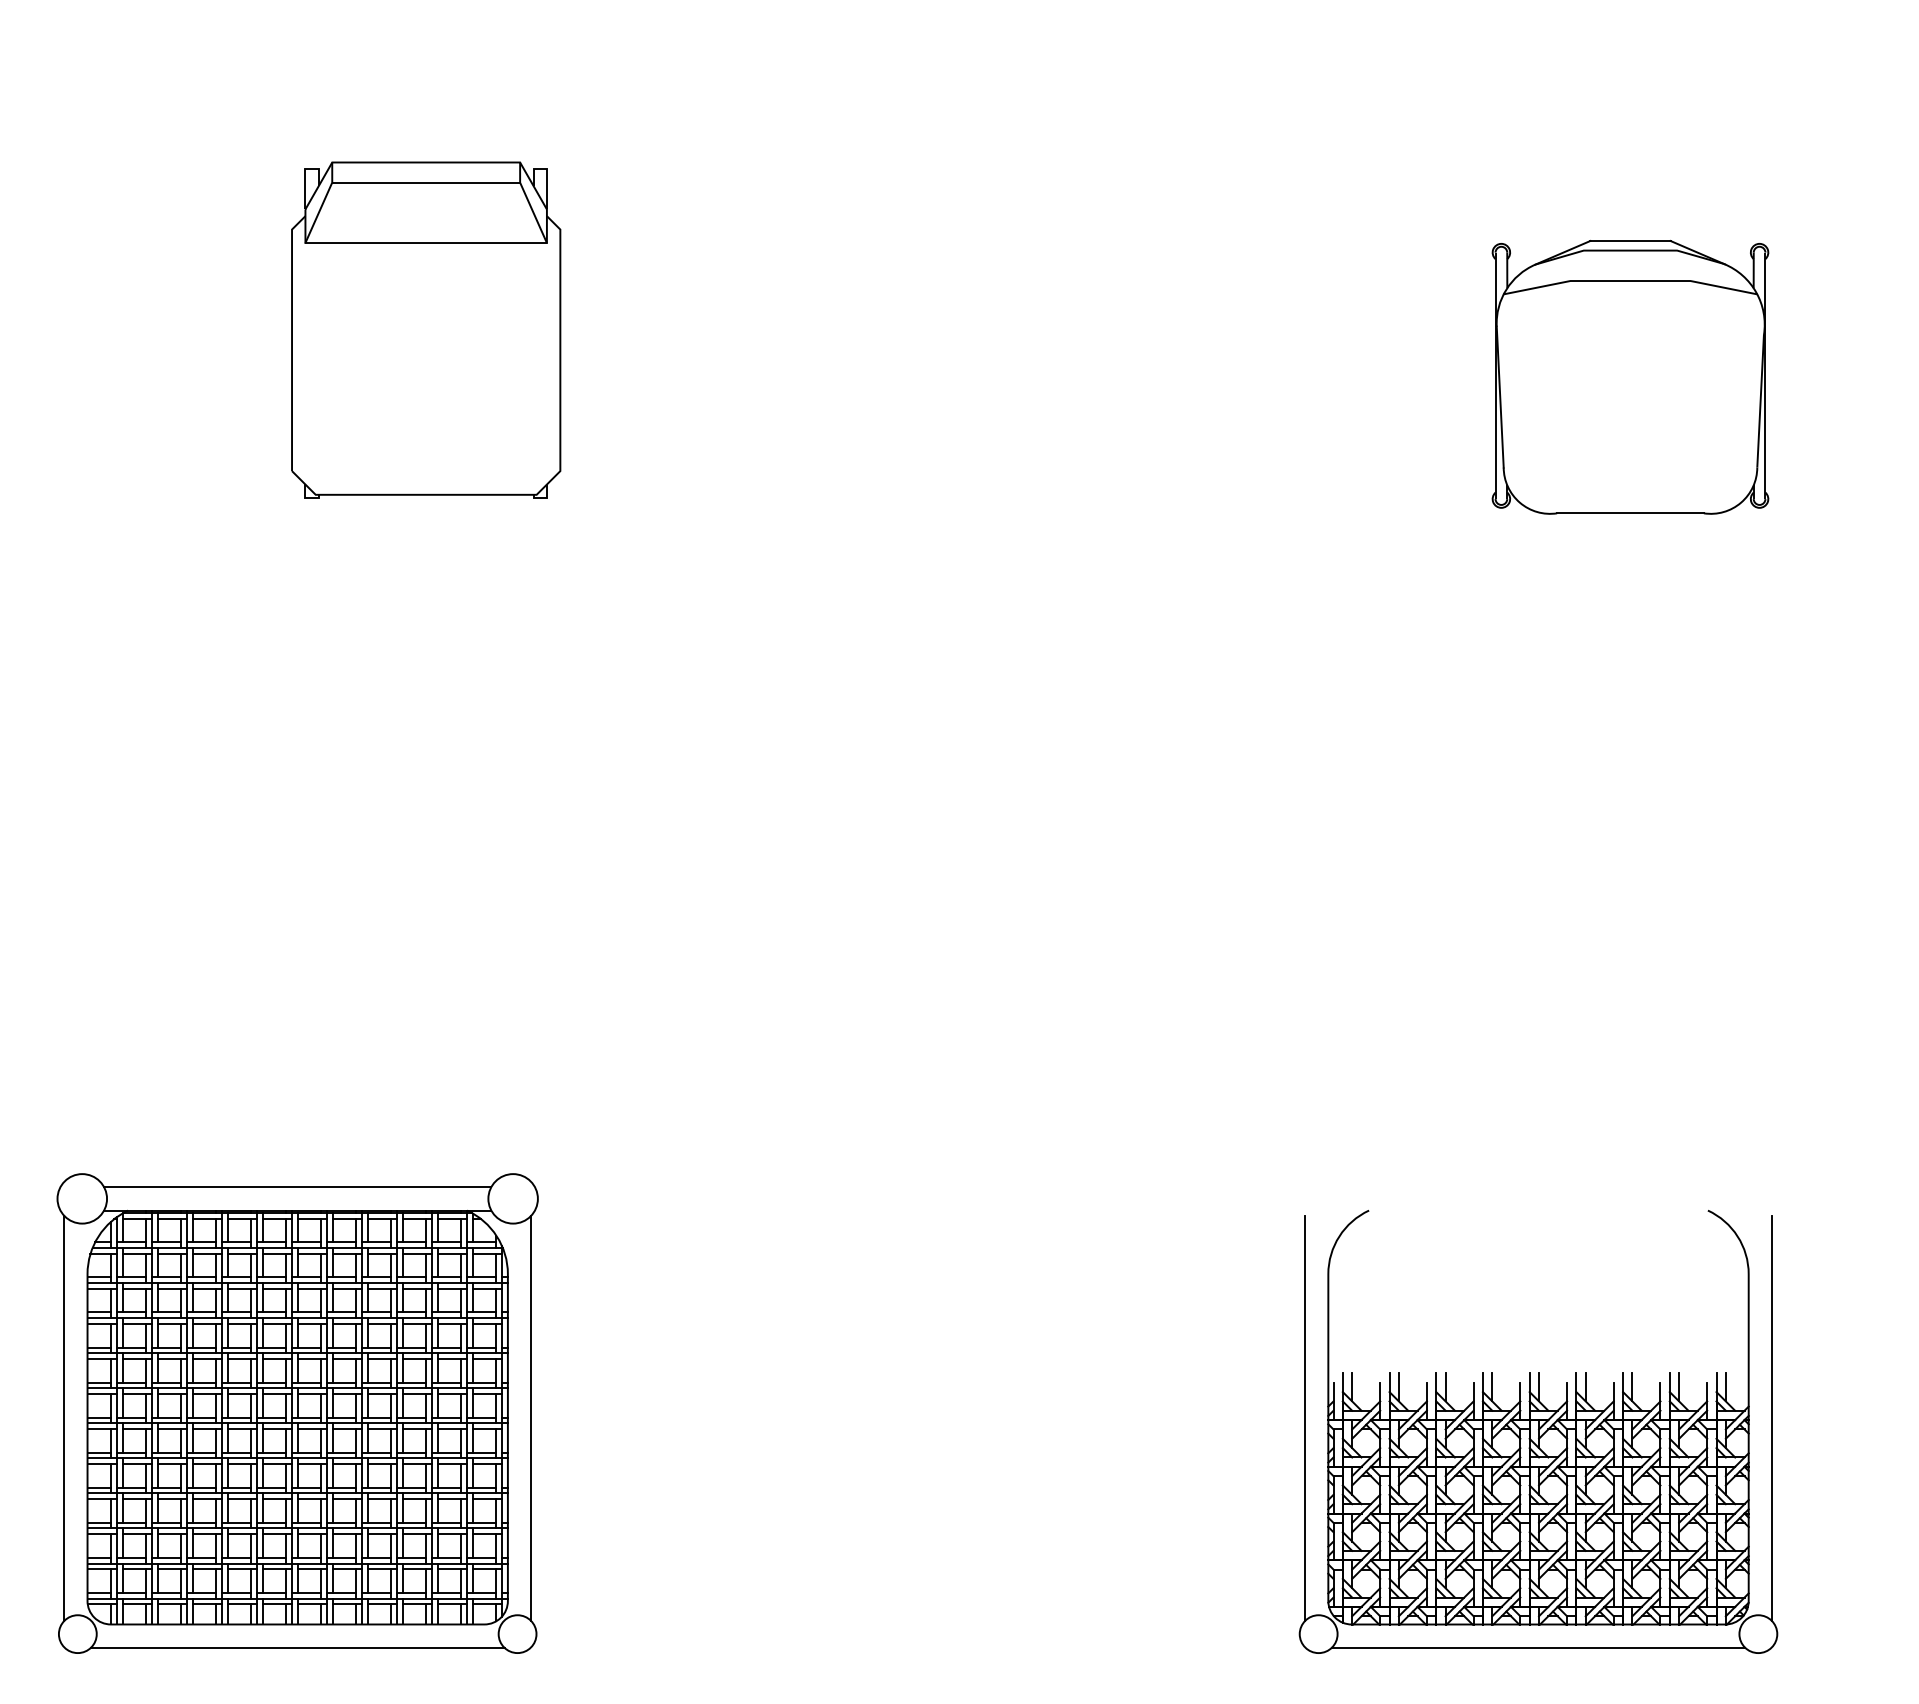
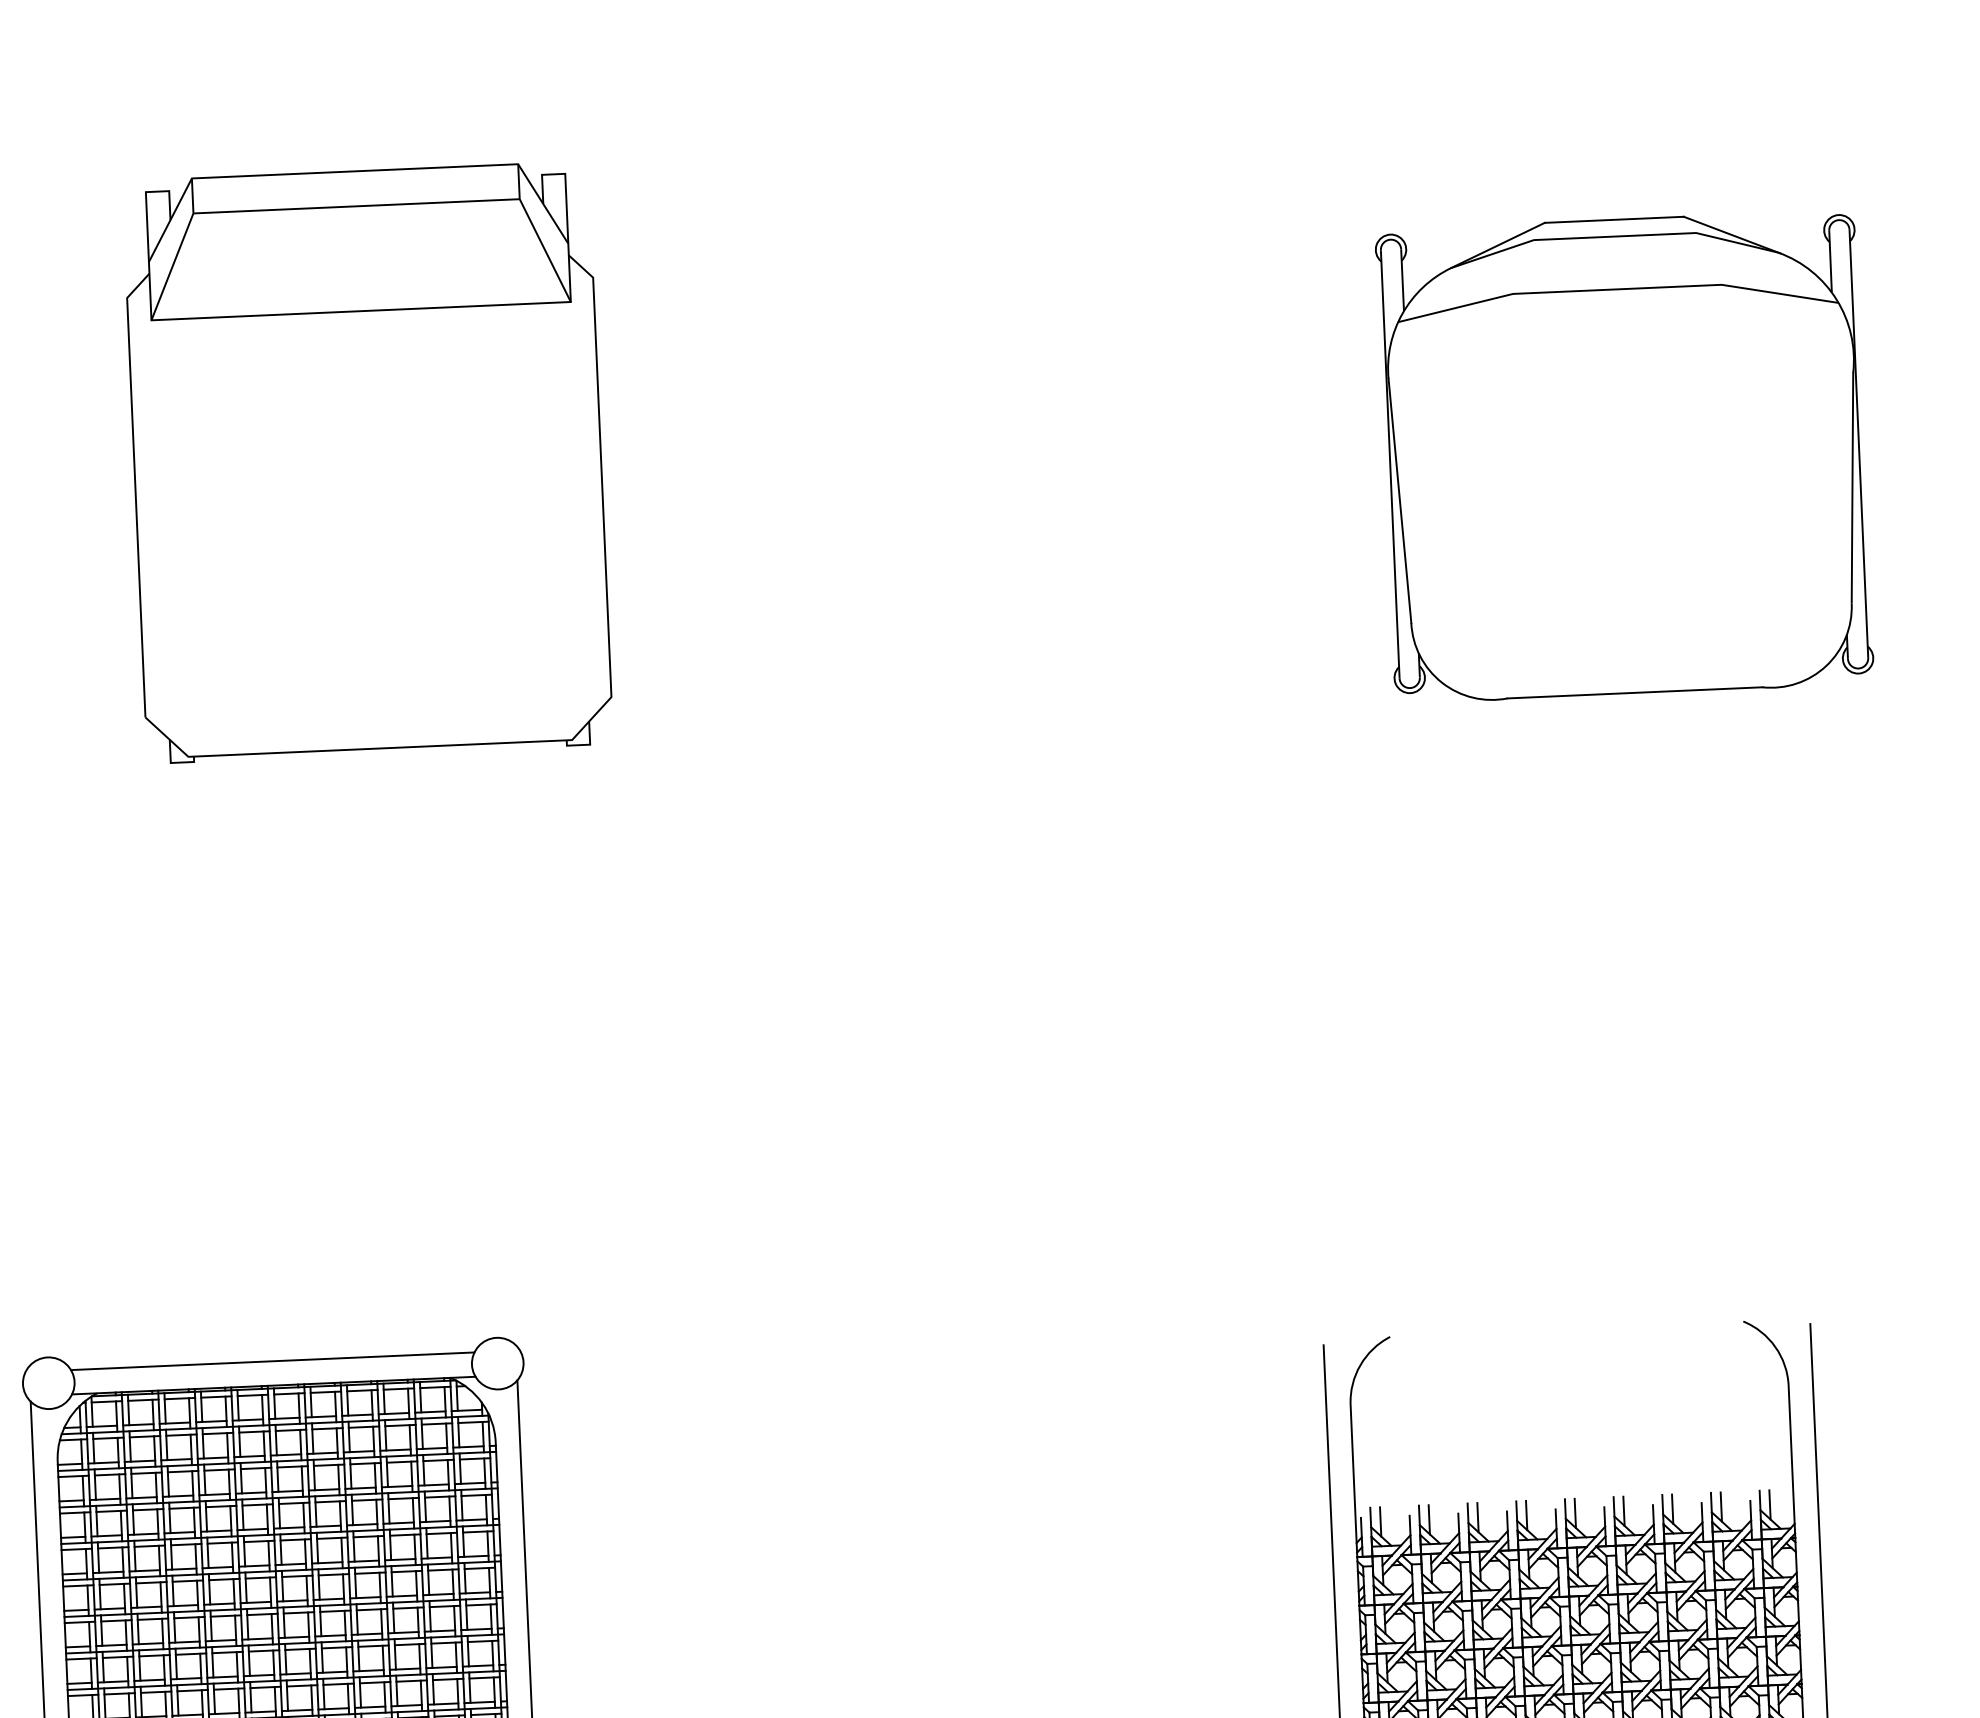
part: (425, 329) -> (366, 461), size x1.67
part: (1630, 377) -> (1624, 456), size x1.67

